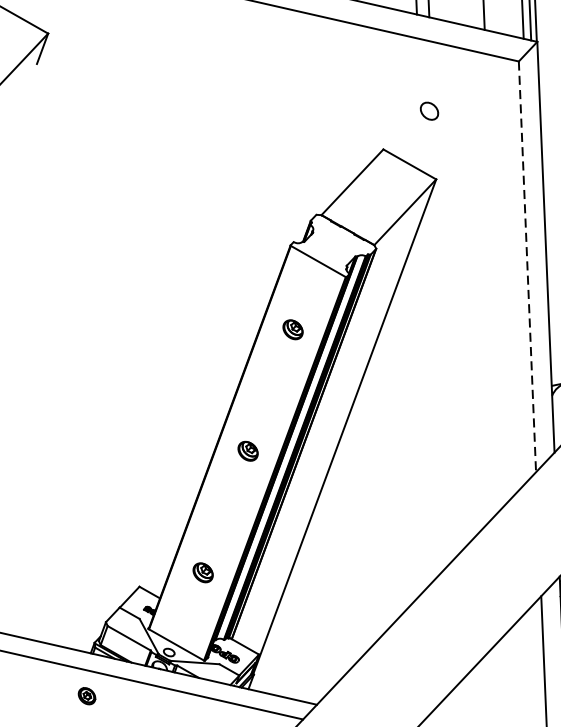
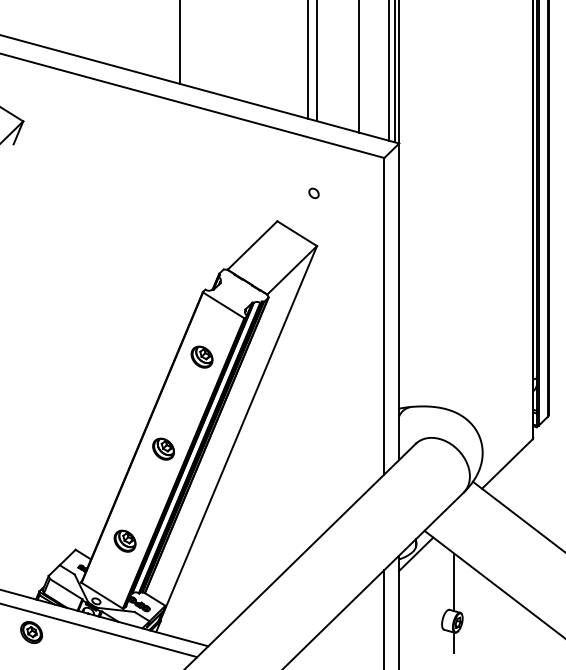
part: (428, 111) -> (313, 193), size x0.71
line: (527, 267) -> (384, 316), dashed -> solid
part: (292, 329) -> (201, 356), size x1.43
part: (248, 450) -> (163, 448), size x1.43
part: (202, 572) -> (124, 540), size x1.43
part: (86, 695) -> (31, 631), size x1.67

